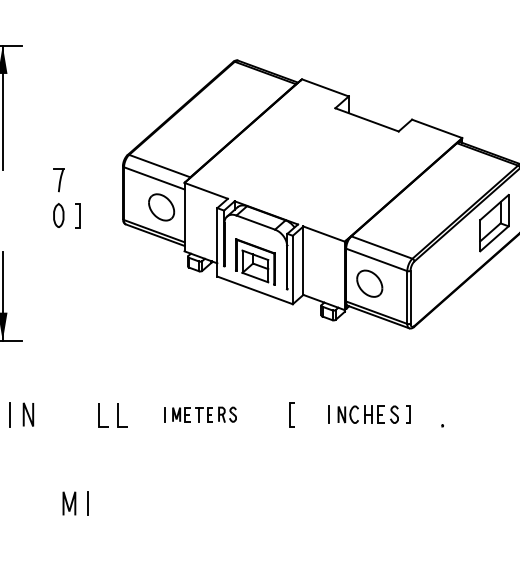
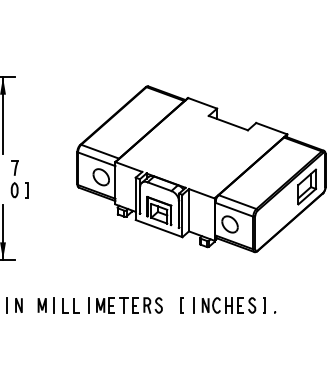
part: (66, 198) -> (19, 179), moved
part: (200, 414) -> (125, 305), size x1.67
part: (368, 414) -> (229, 305), size x1.43
part: (74, 503) -> (45, 305), moved

